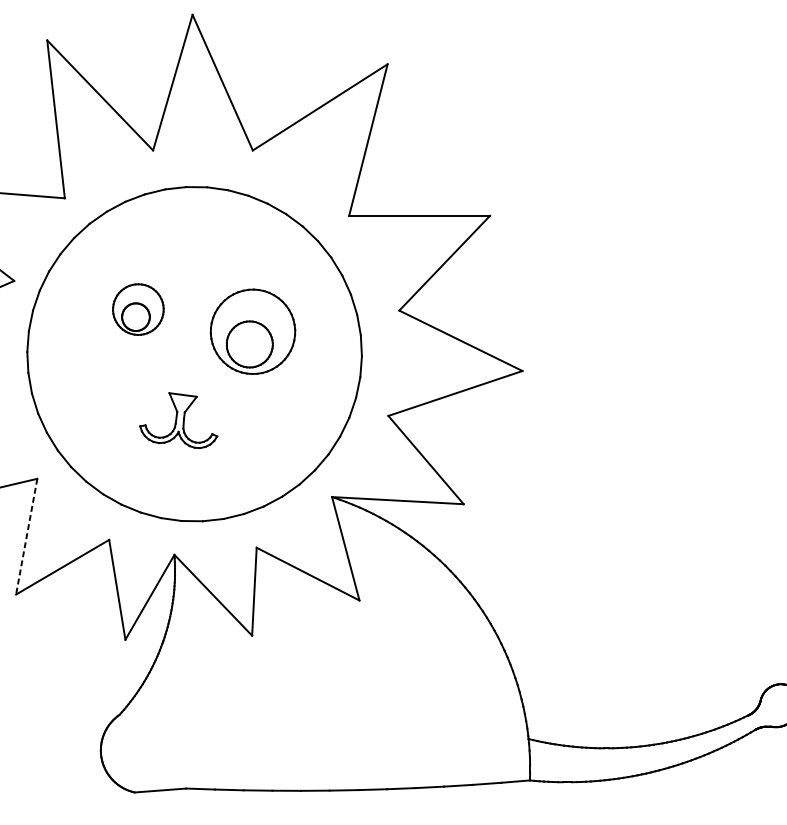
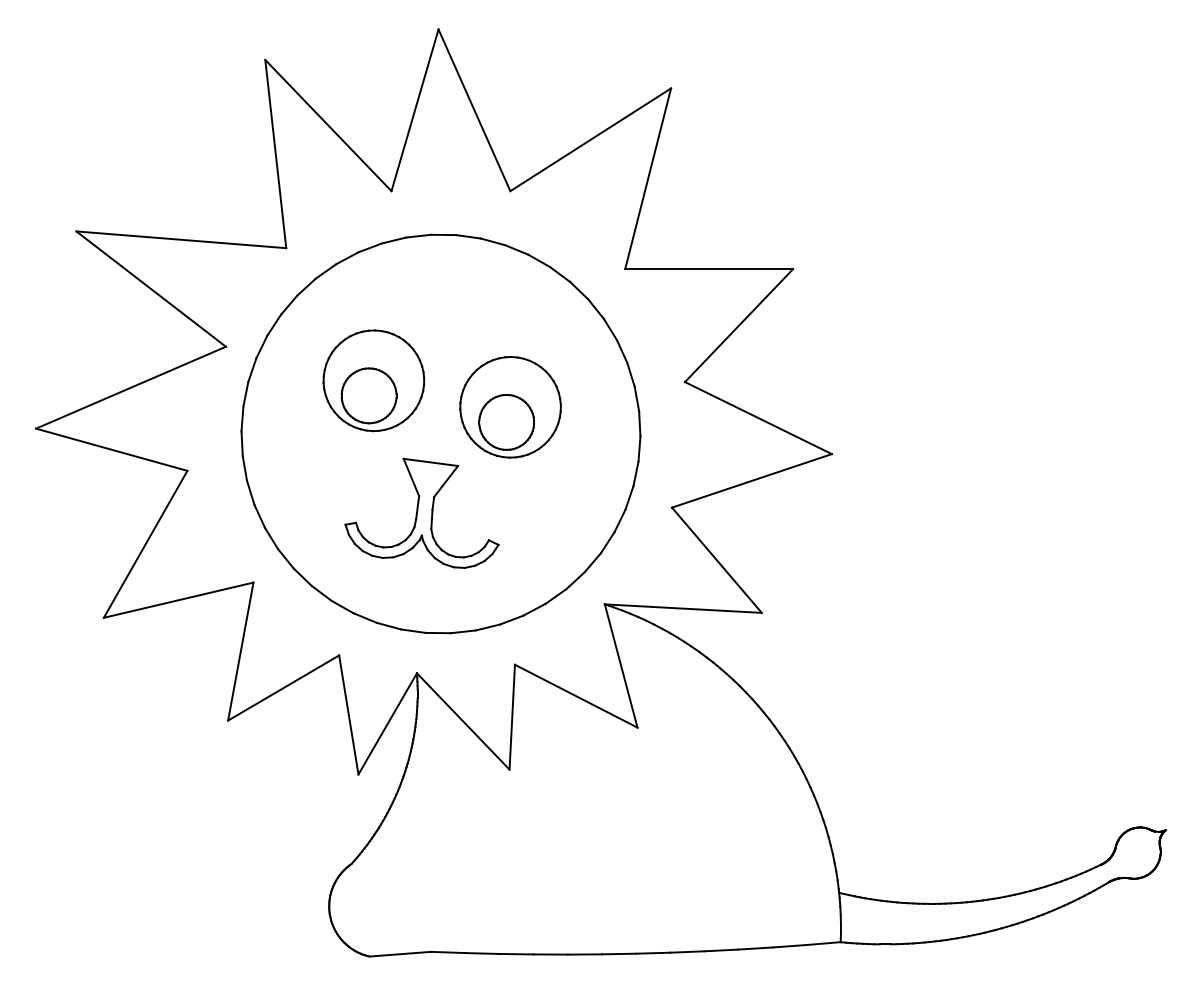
part: (138, 309) -> (373, 380), size x1.67
part: (178, 420) -> (421, 512), size x1.67
line: (26, 537) -> (240, 652), dashed -> solid

